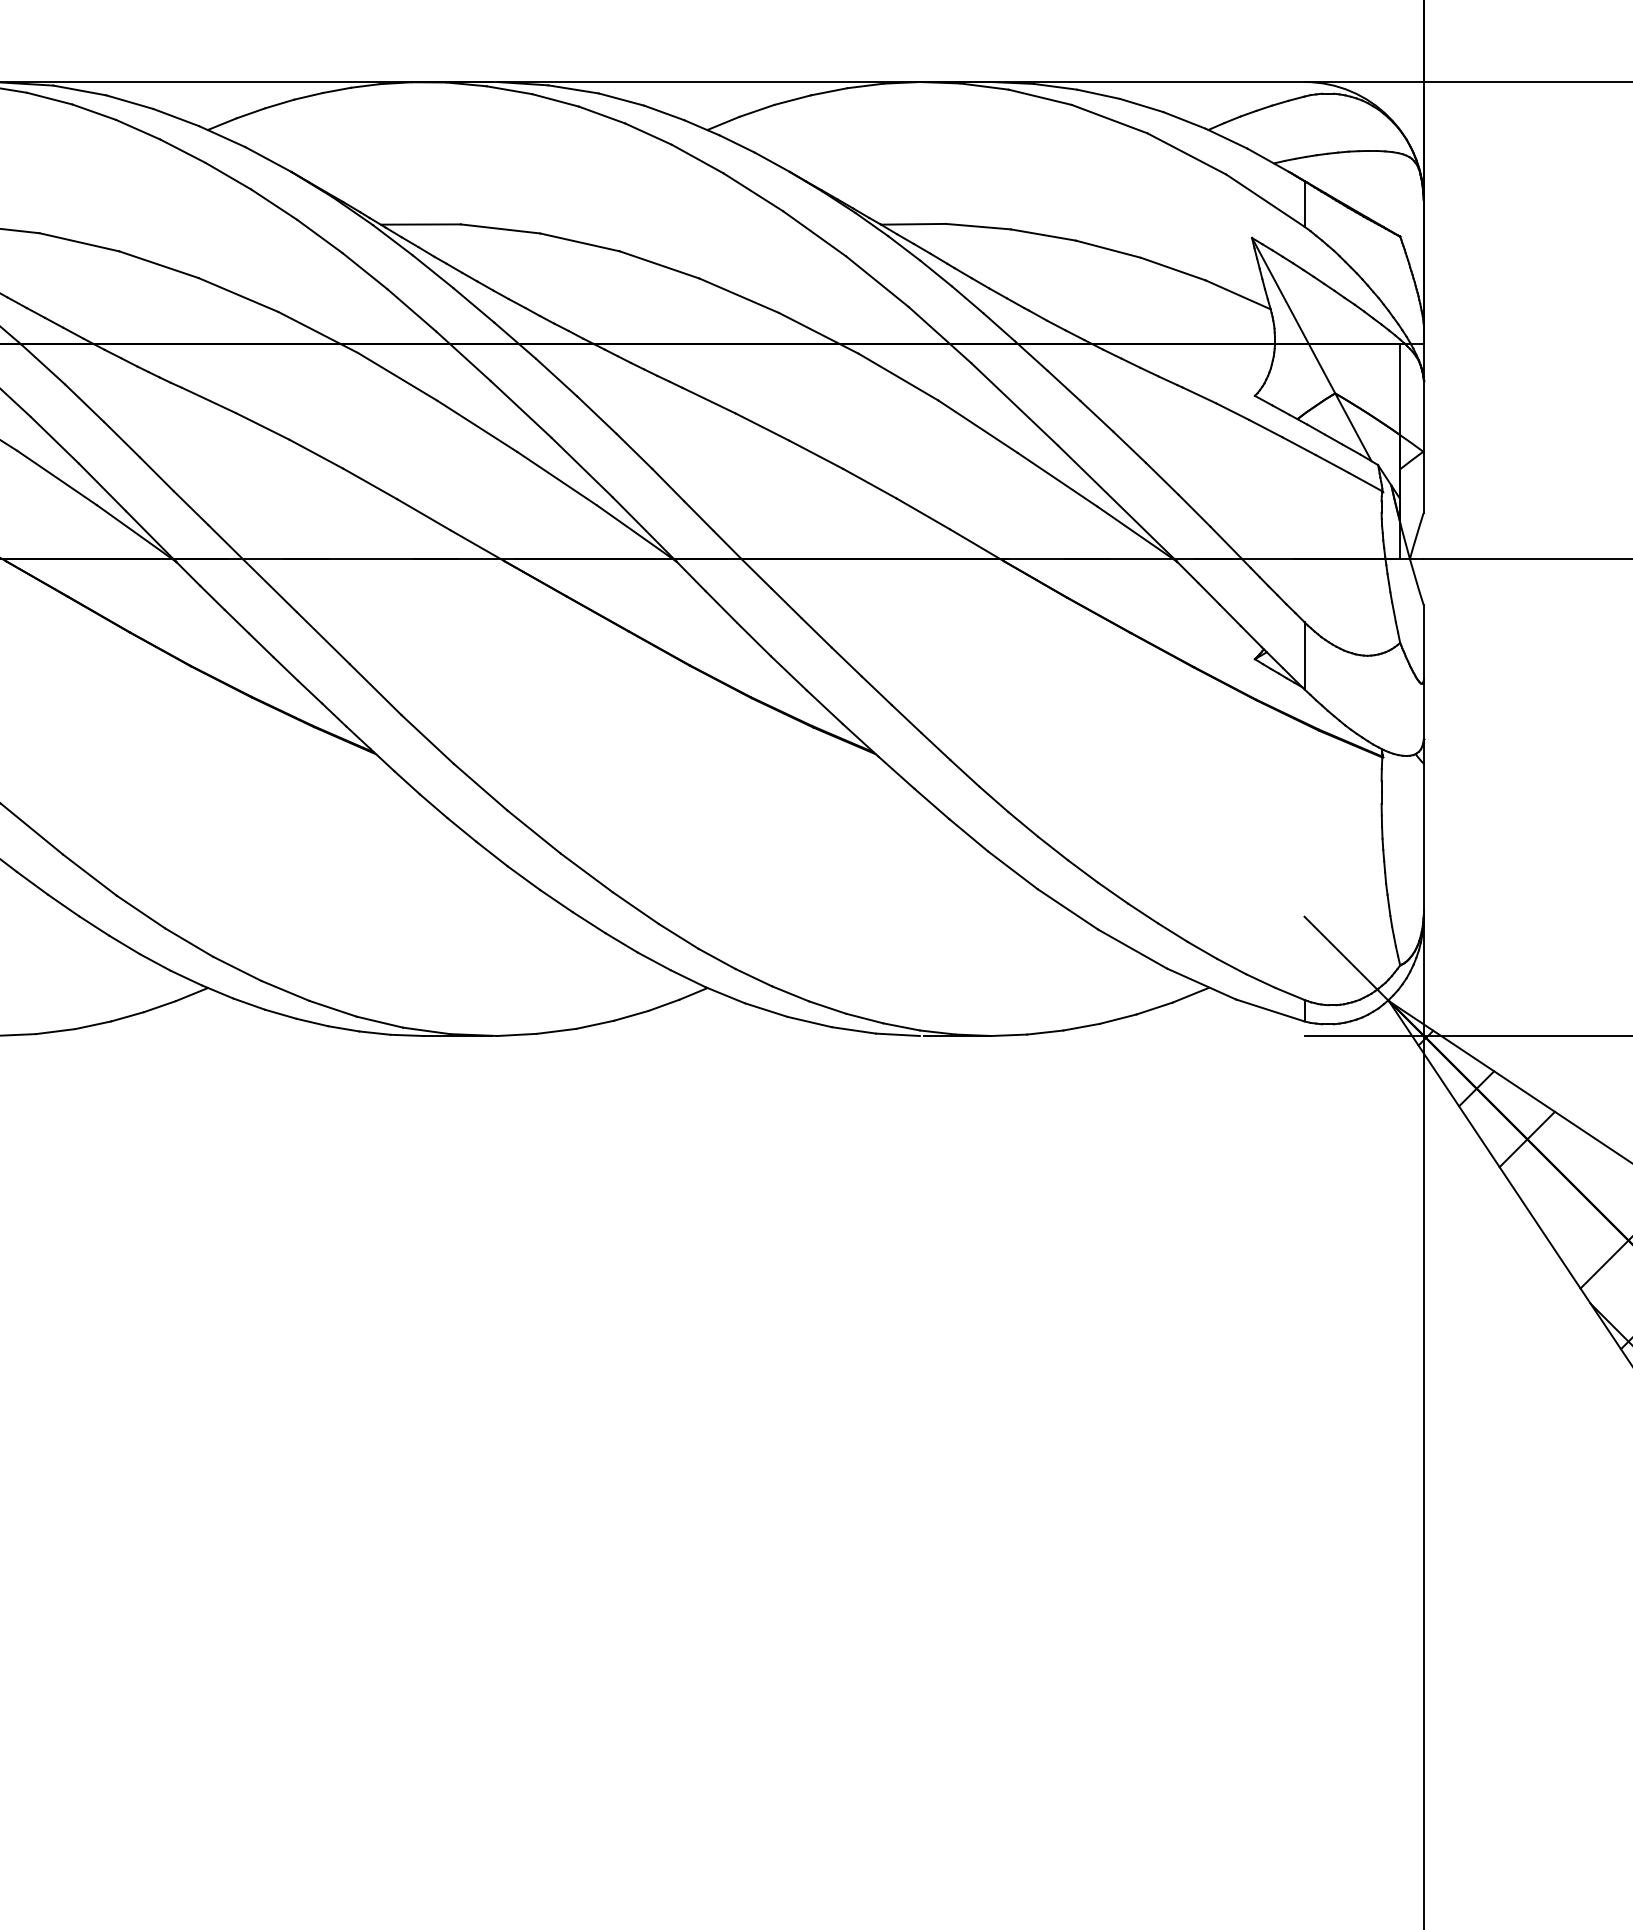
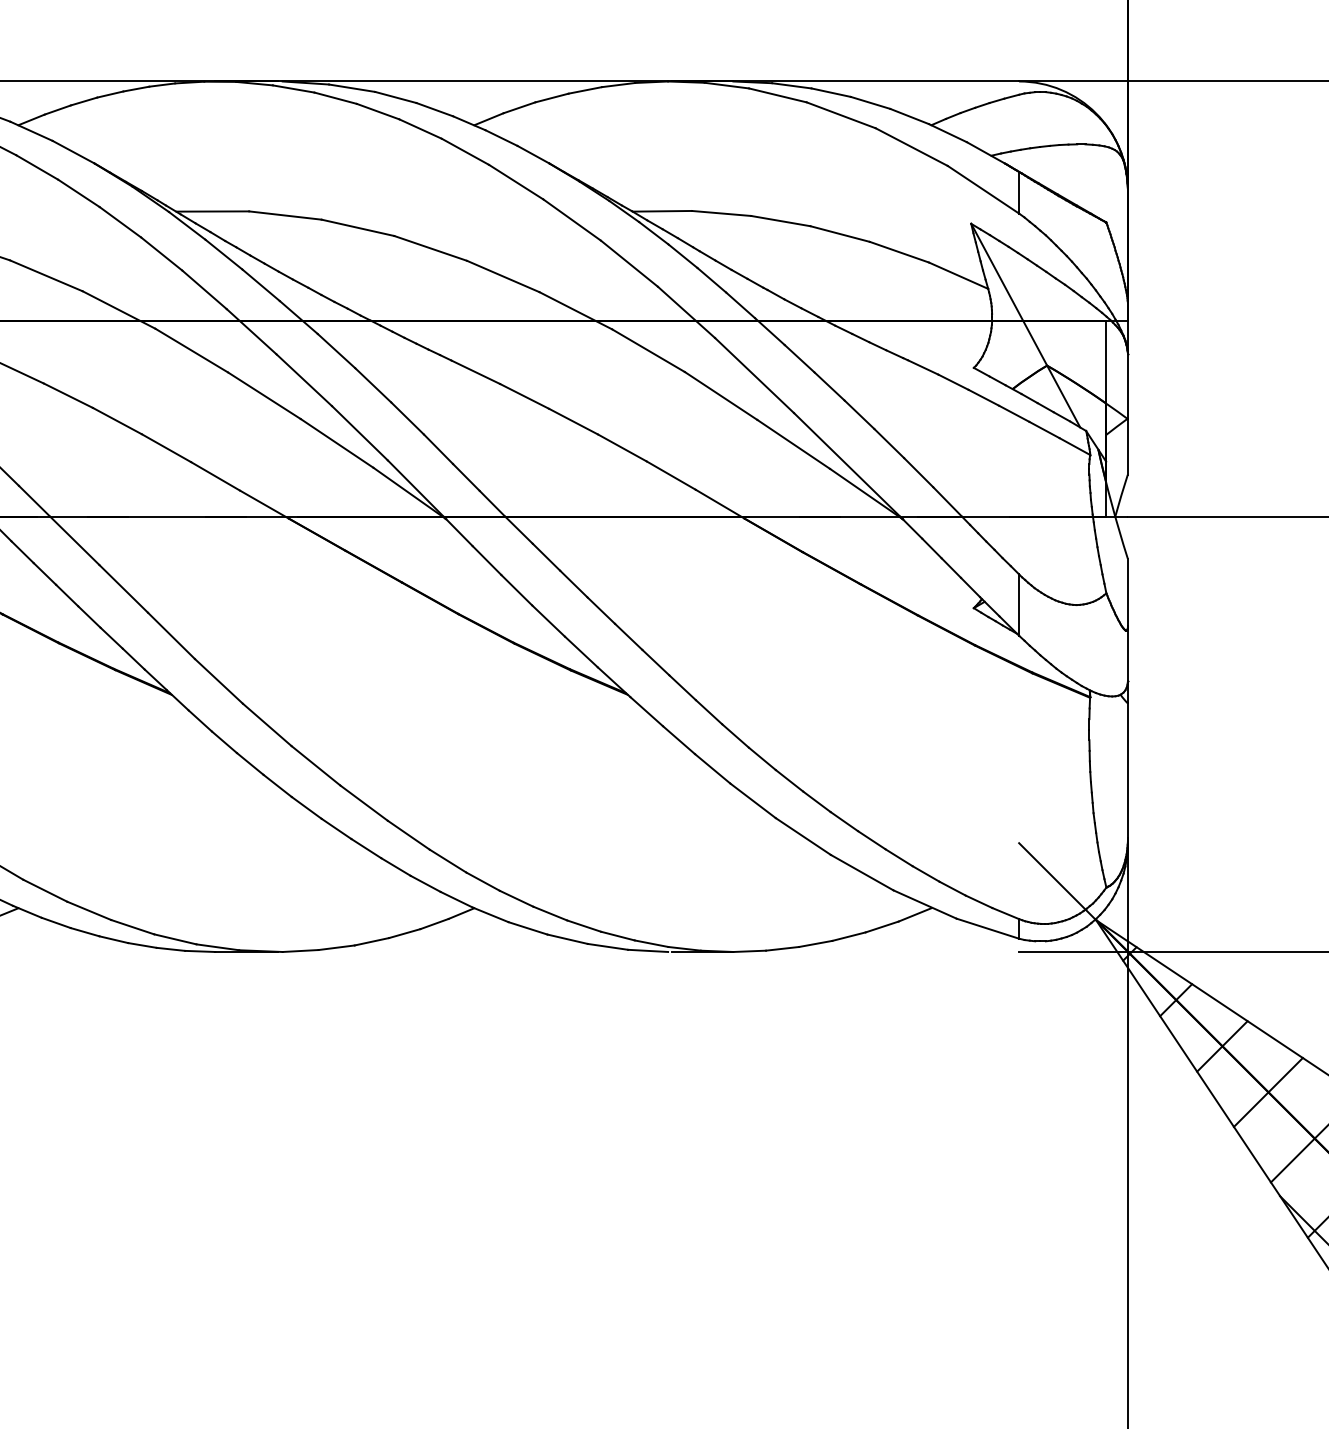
line: (1577, 1189) -> (1268, 1092), added

